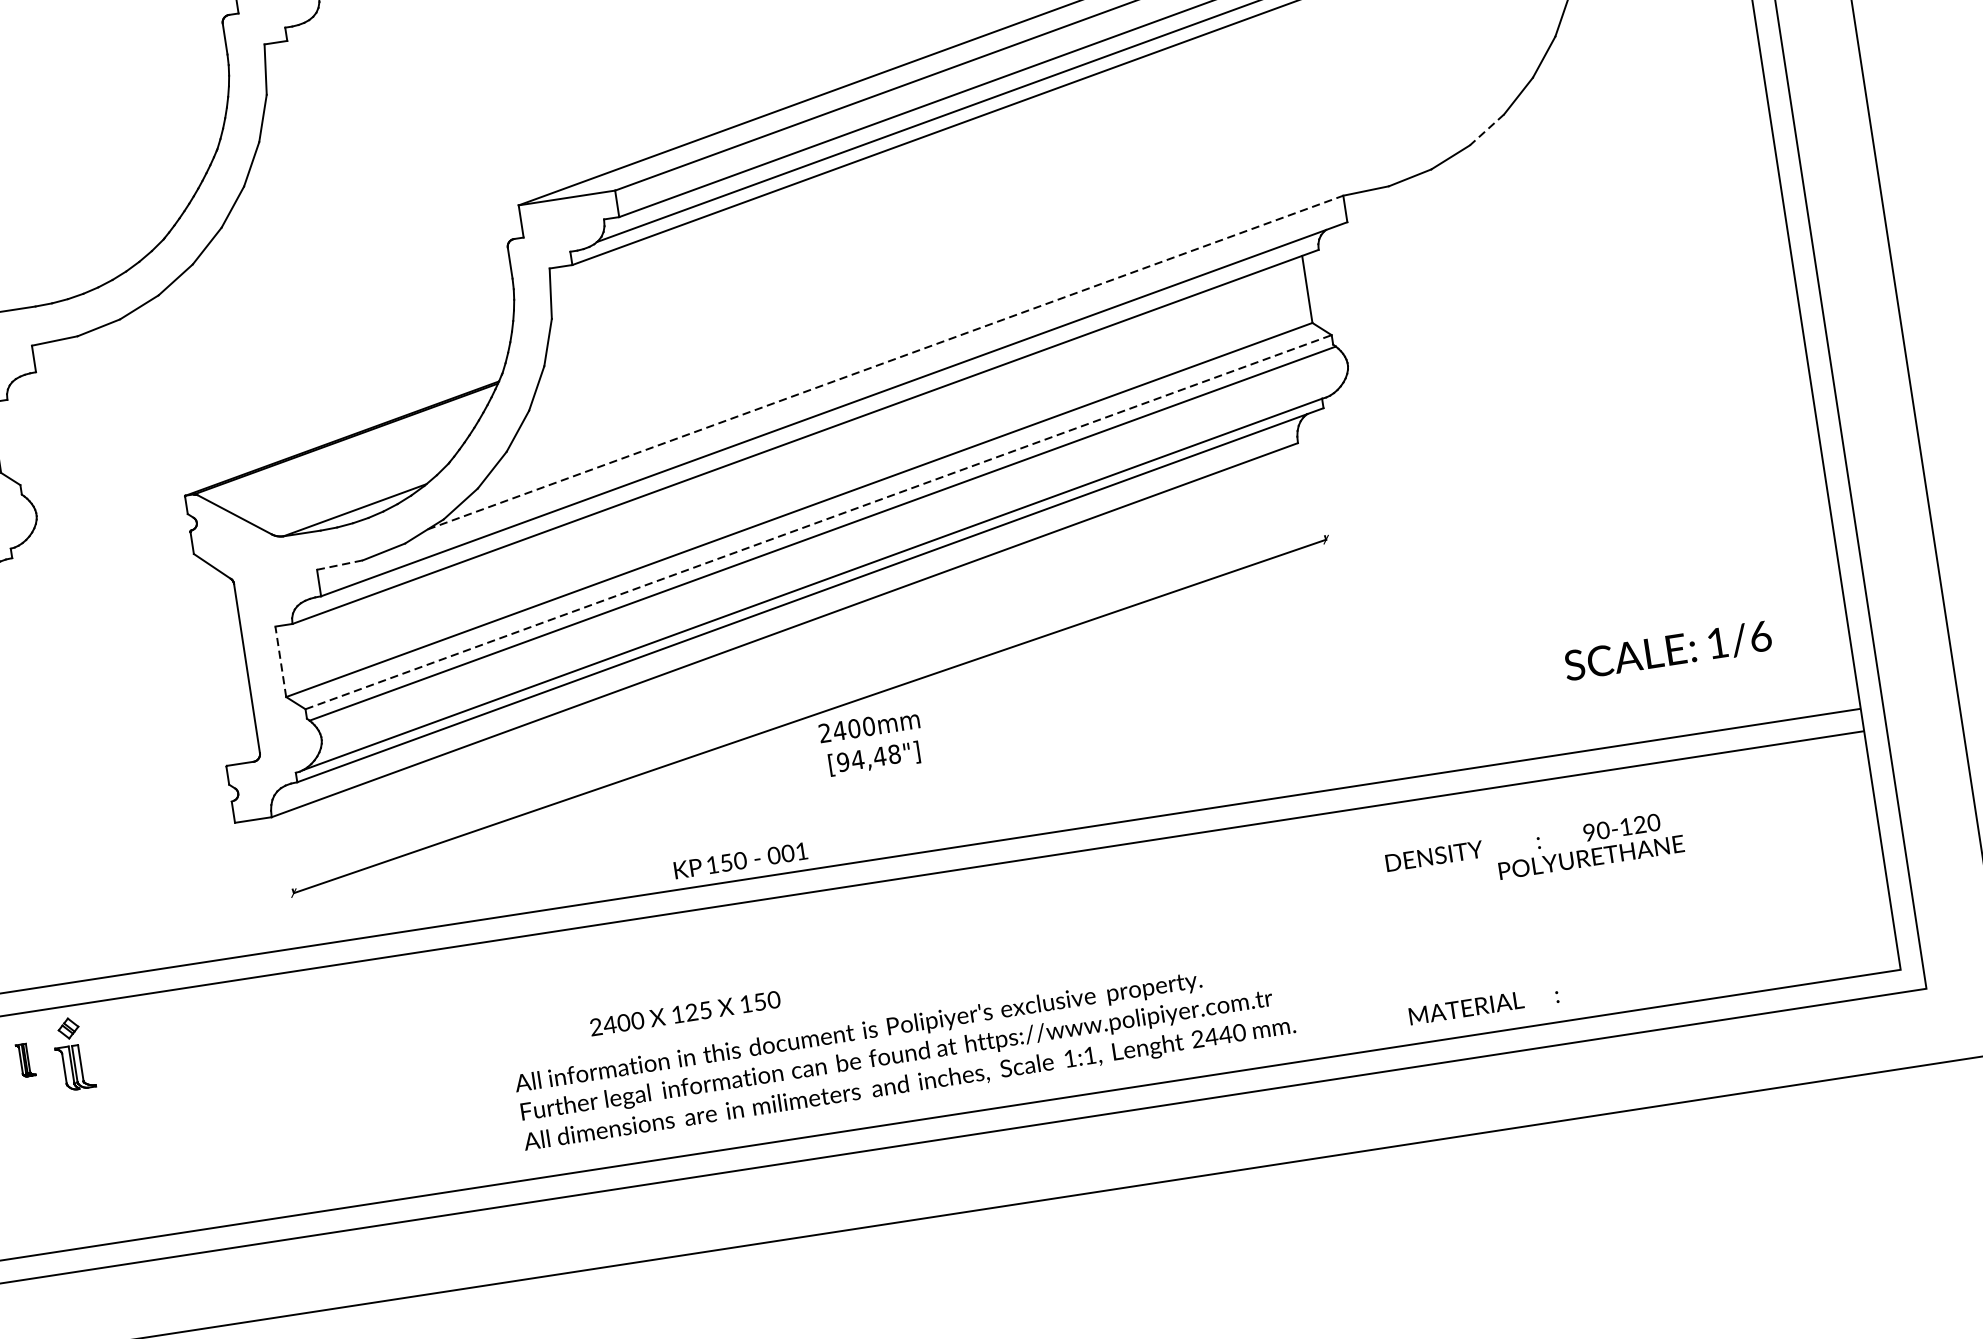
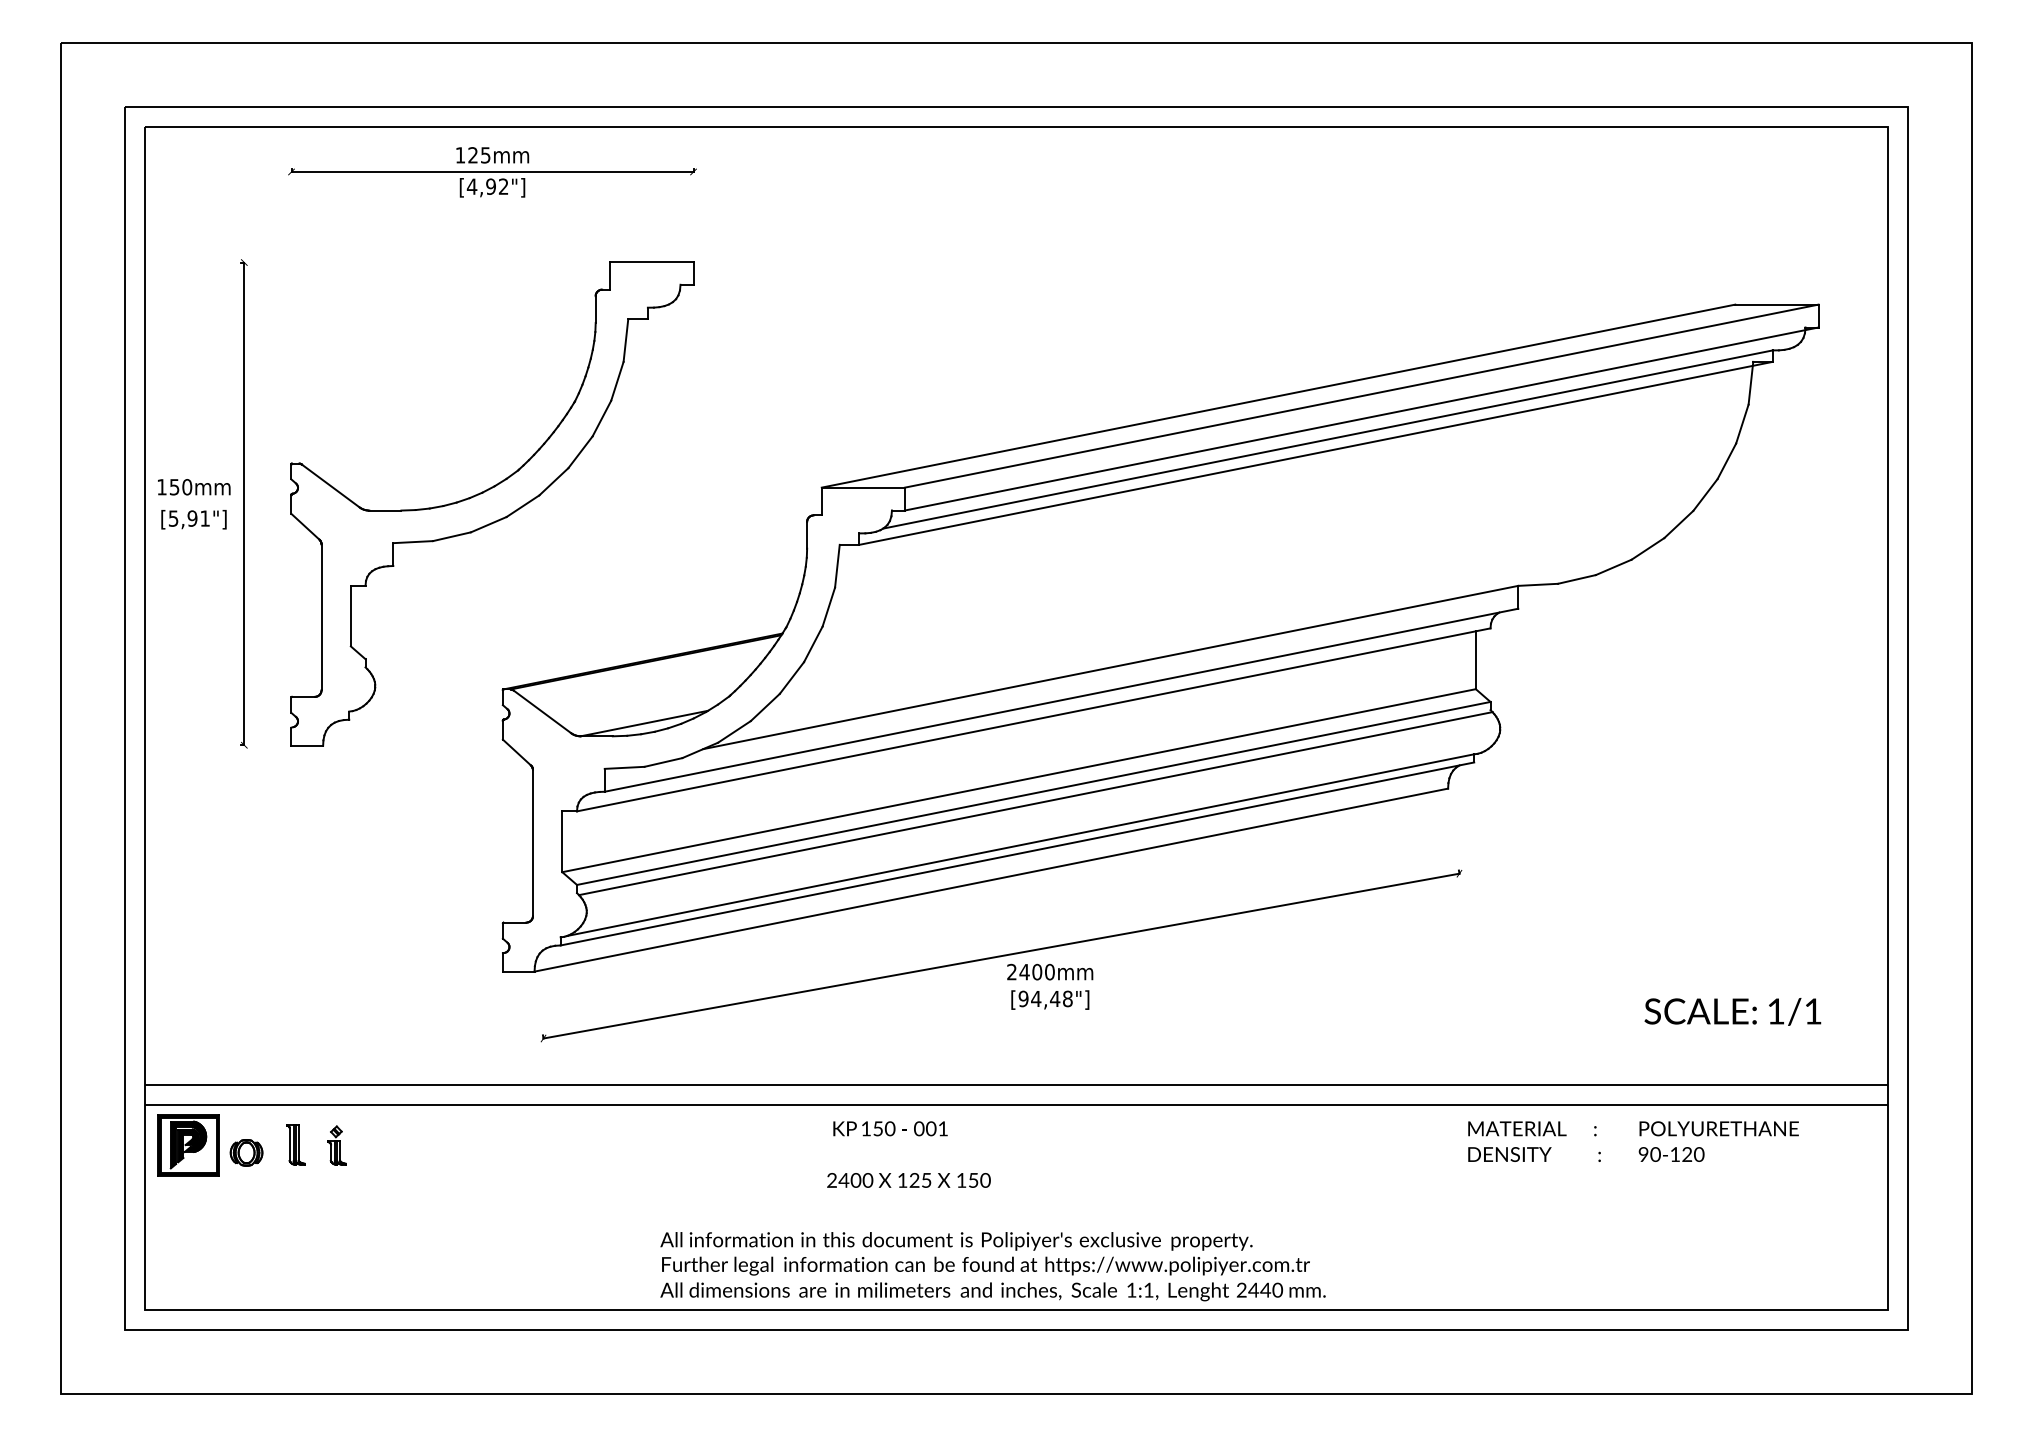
line: (1486, 129) -> (1647, 548), dashed -> solid
line: (885, 362) -> (1110, 667), dashed -> solid
line: (818, 522) -> (1033, 793), dashed -> solid
line: (339, 564) -> (624, 767), dashed -> solid
text: (1760, 636) -> (1813, 1011), 1/6 -> 1/1
line: (280, 661) -> (562, 841), dashed -> solid
text: (1590, 857) -> (1718, 1128), moved
text: (740, 860) -> (890, 1128), moved
text: (1484, 1005) -> (1532, 1128), moved
text: (684, 1013) -> (908, 1180), moved
part: (72, 1053) -> (336, 1145), size x0.62
text: (904, 1055) -> (992, 1266), moved
part: (25, 1059) -> (295, 1144), size x1.43

